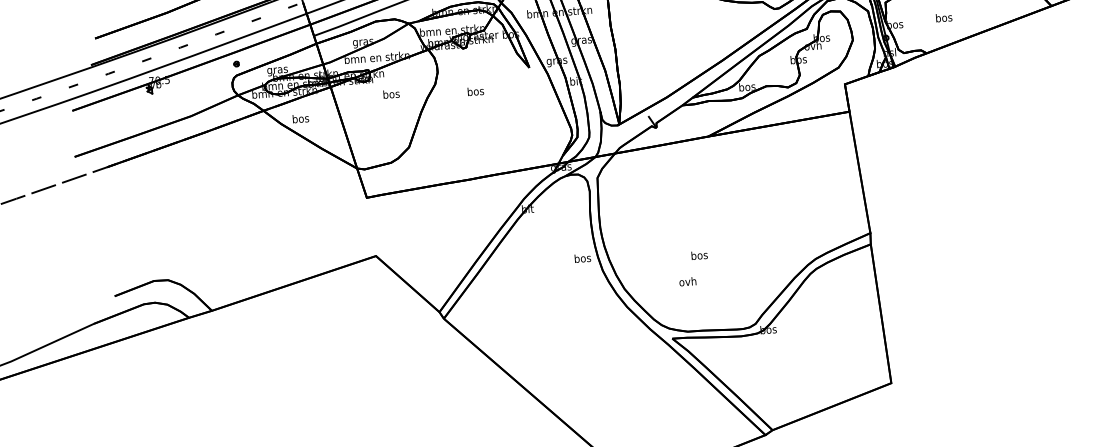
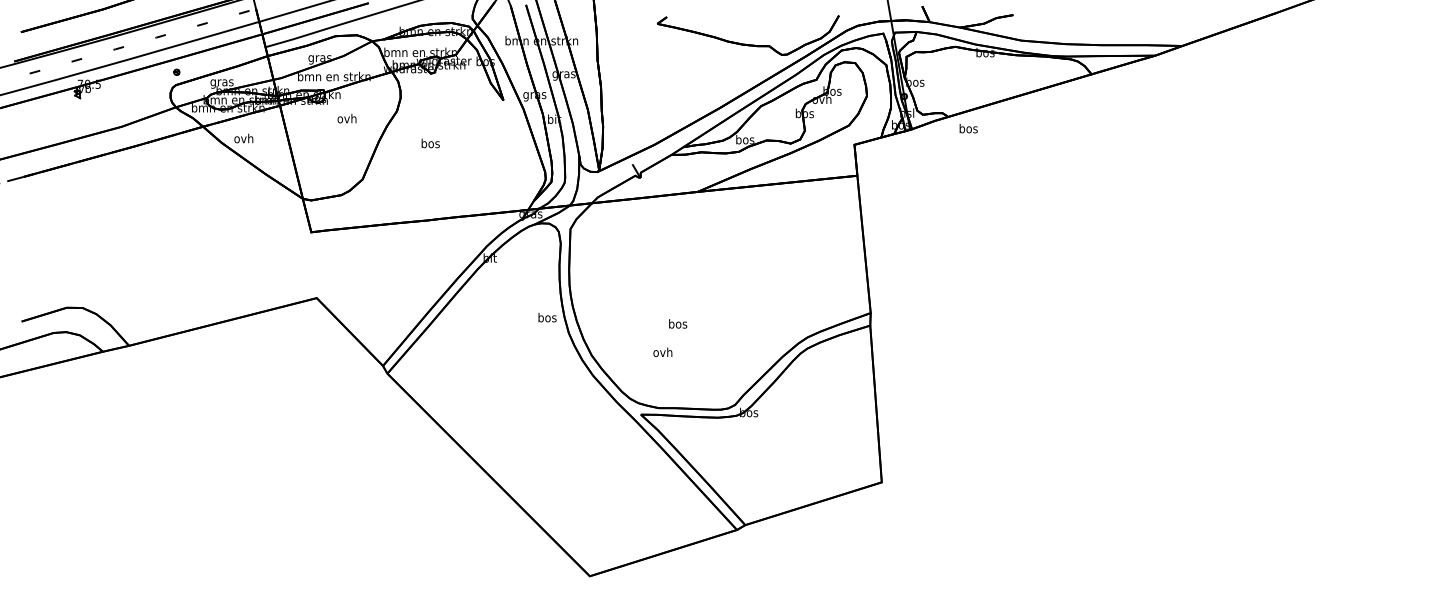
text: (943, 17) -> (968, 128), moved
text: (475, 91) -> (430, 143), moved
text: (390, 94) -> (346, 118), bos -> ovh
text: (300, 118) -> (243, 138), bos -> ovh

